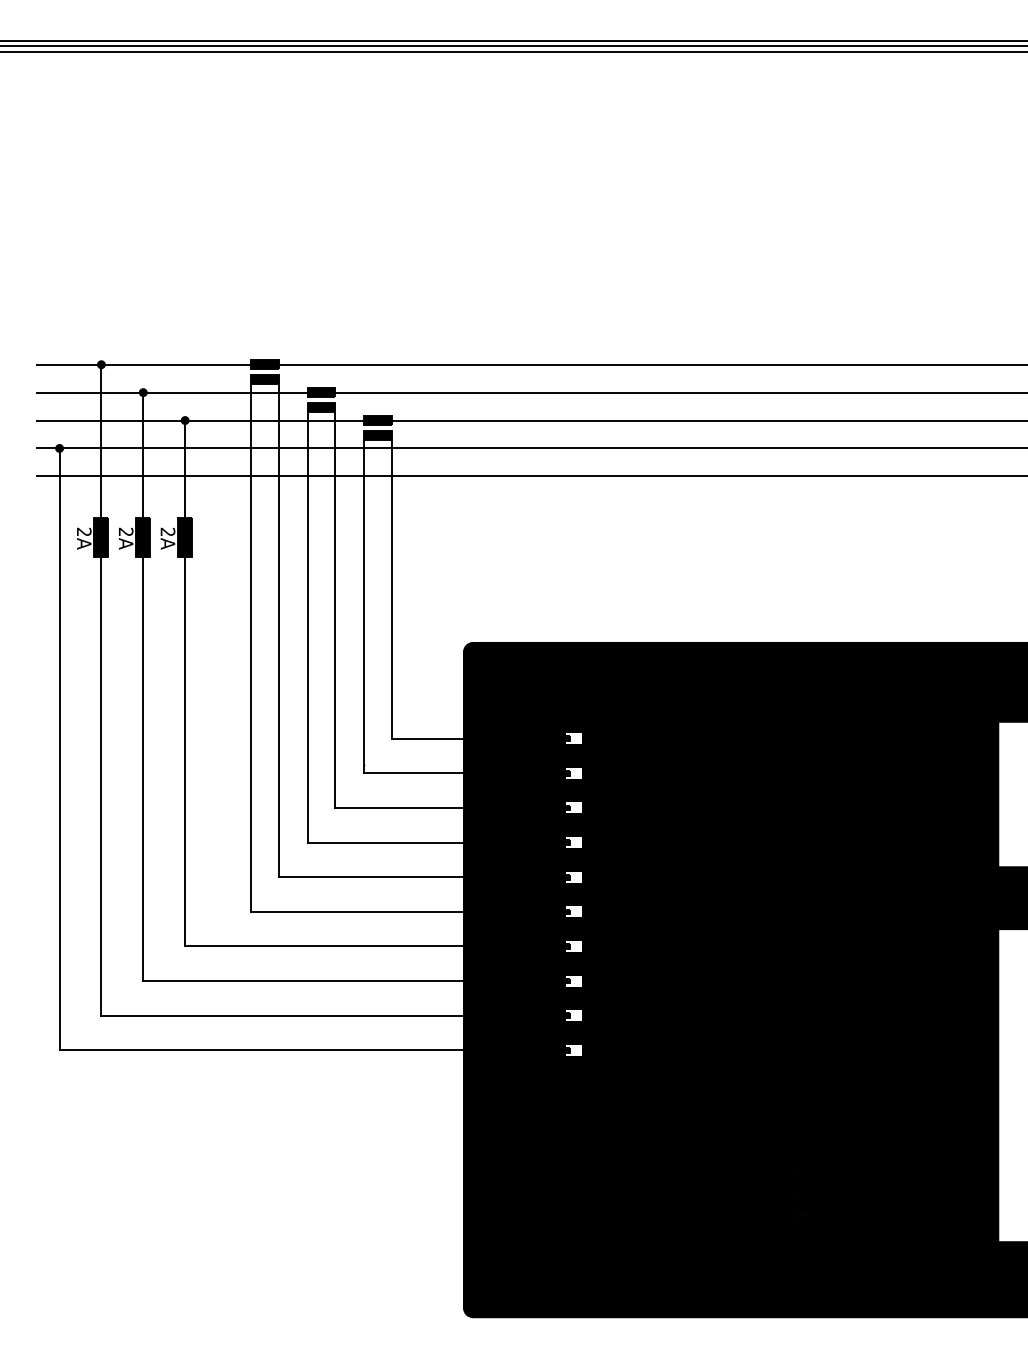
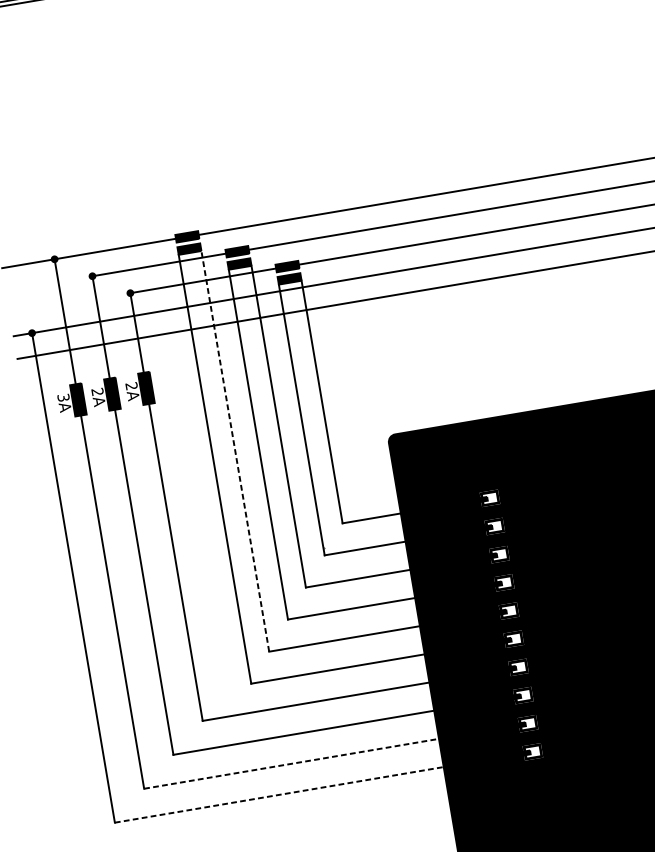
line: (87, 392) -> (47, 283), removed
line: (108, 420) -> (68, 303), removed
text: (83, 531) -> (62, 397), 2A -> 3A
line: (278, 630) -> (235, 451), solid -> dashed
line: (312, 1015) -> (315, 759), solid -> dashed
line: (291, 1050) -> (303, 790), solid -> dashed

